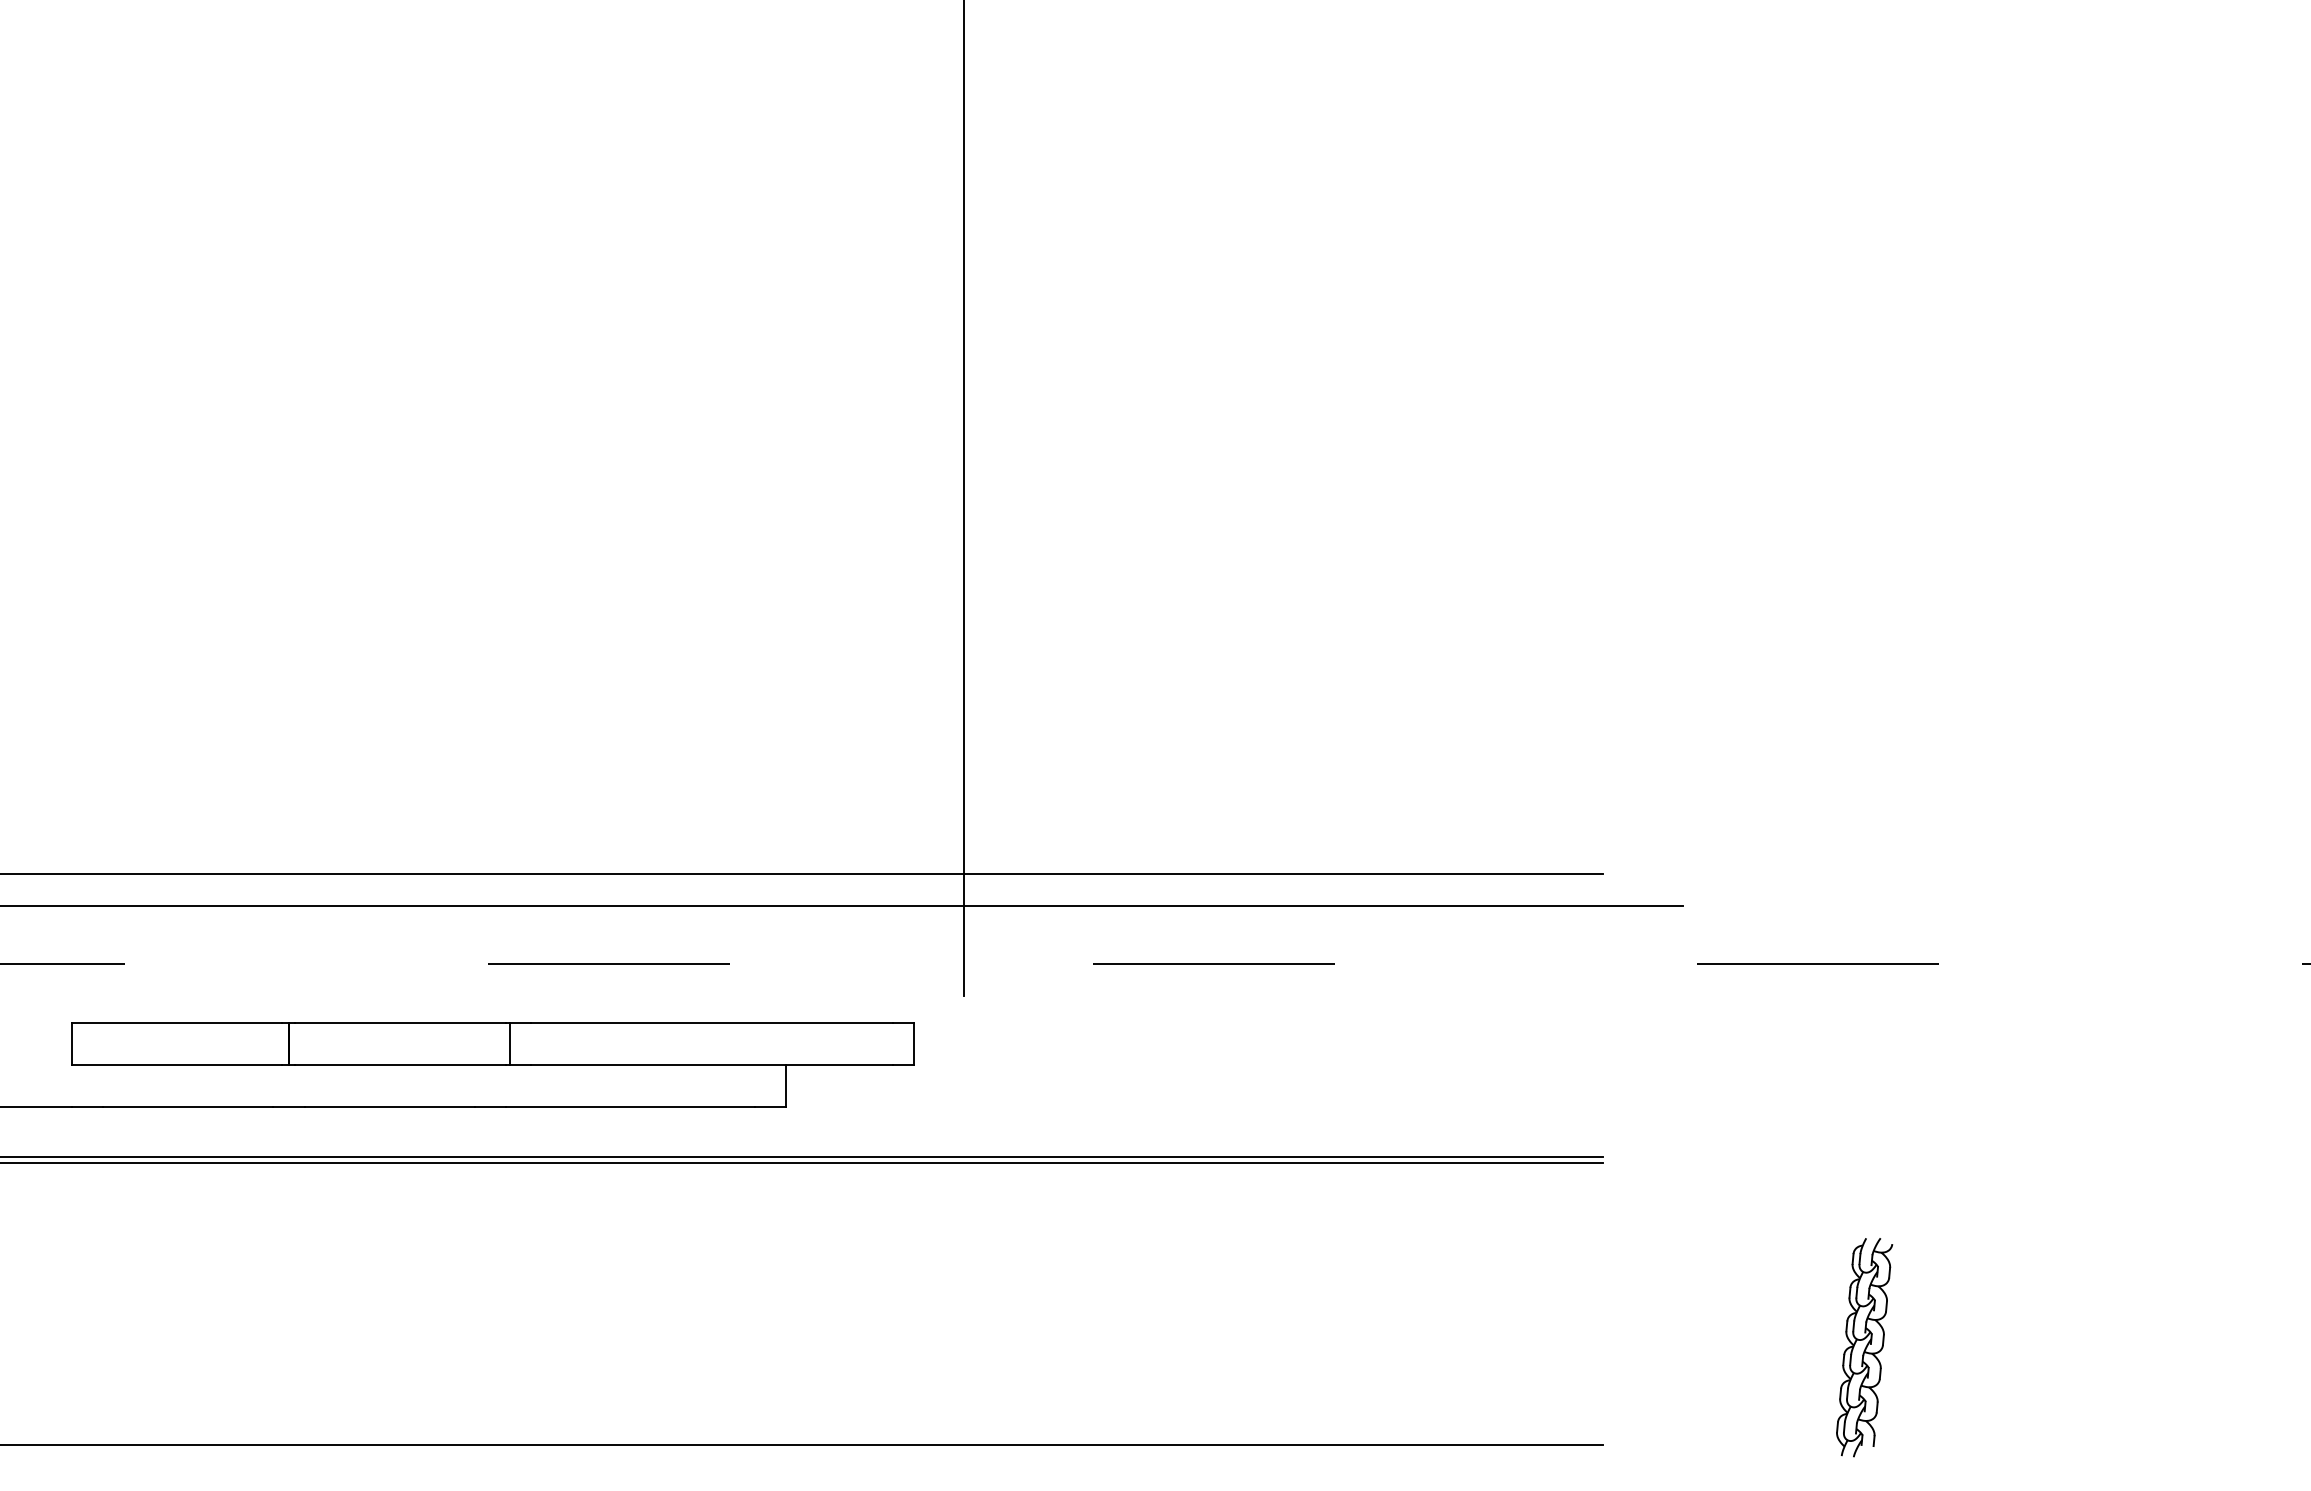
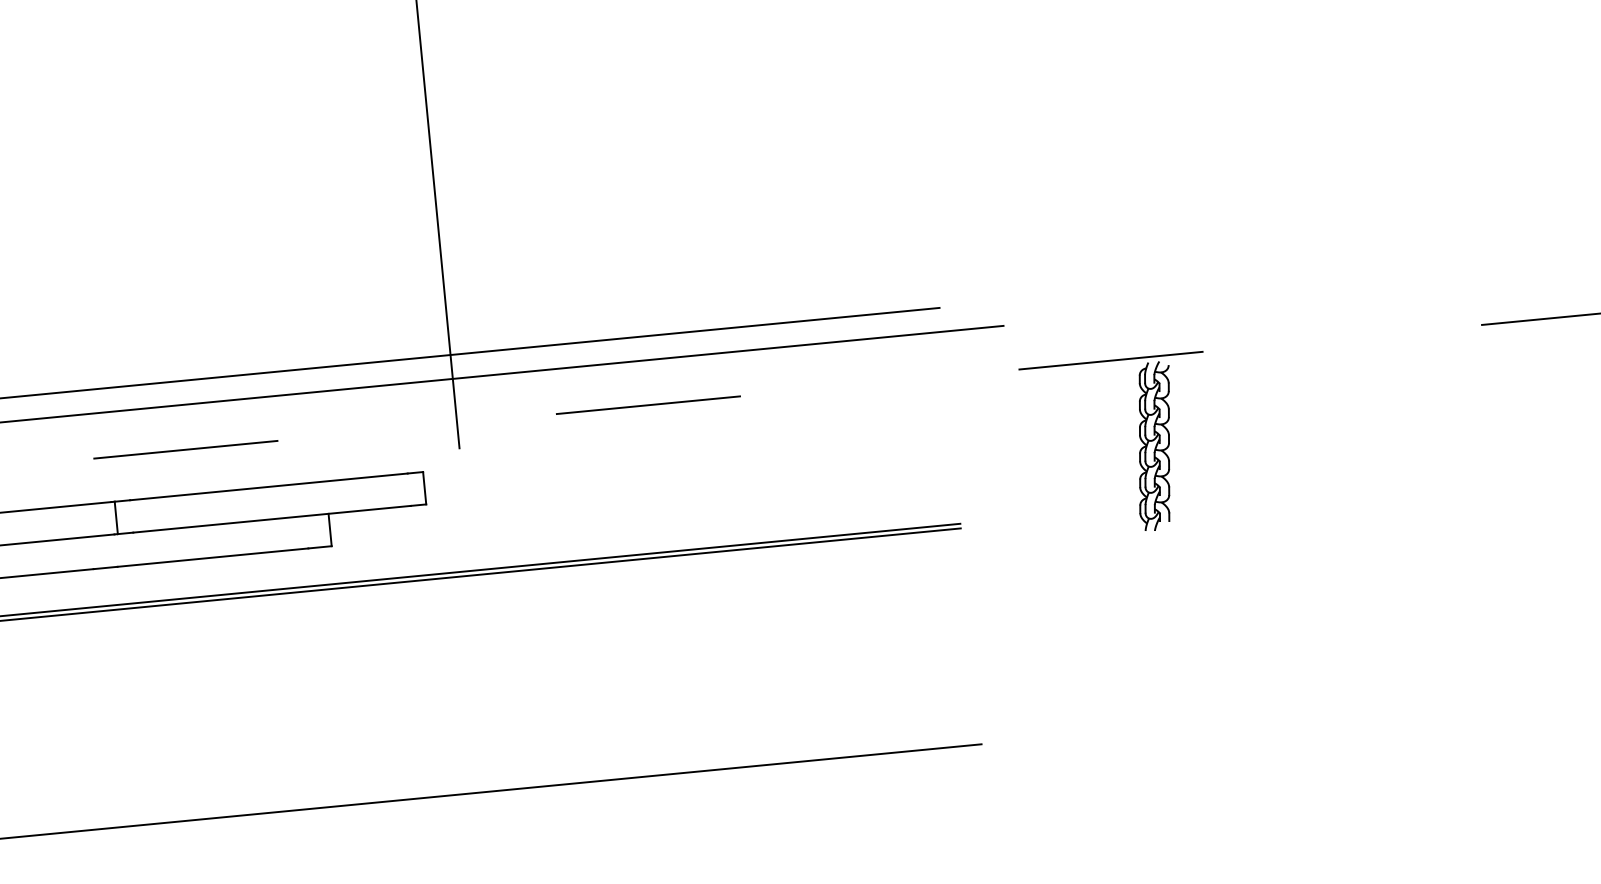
part: (1864, 1347) -> (1155, 446), moved

